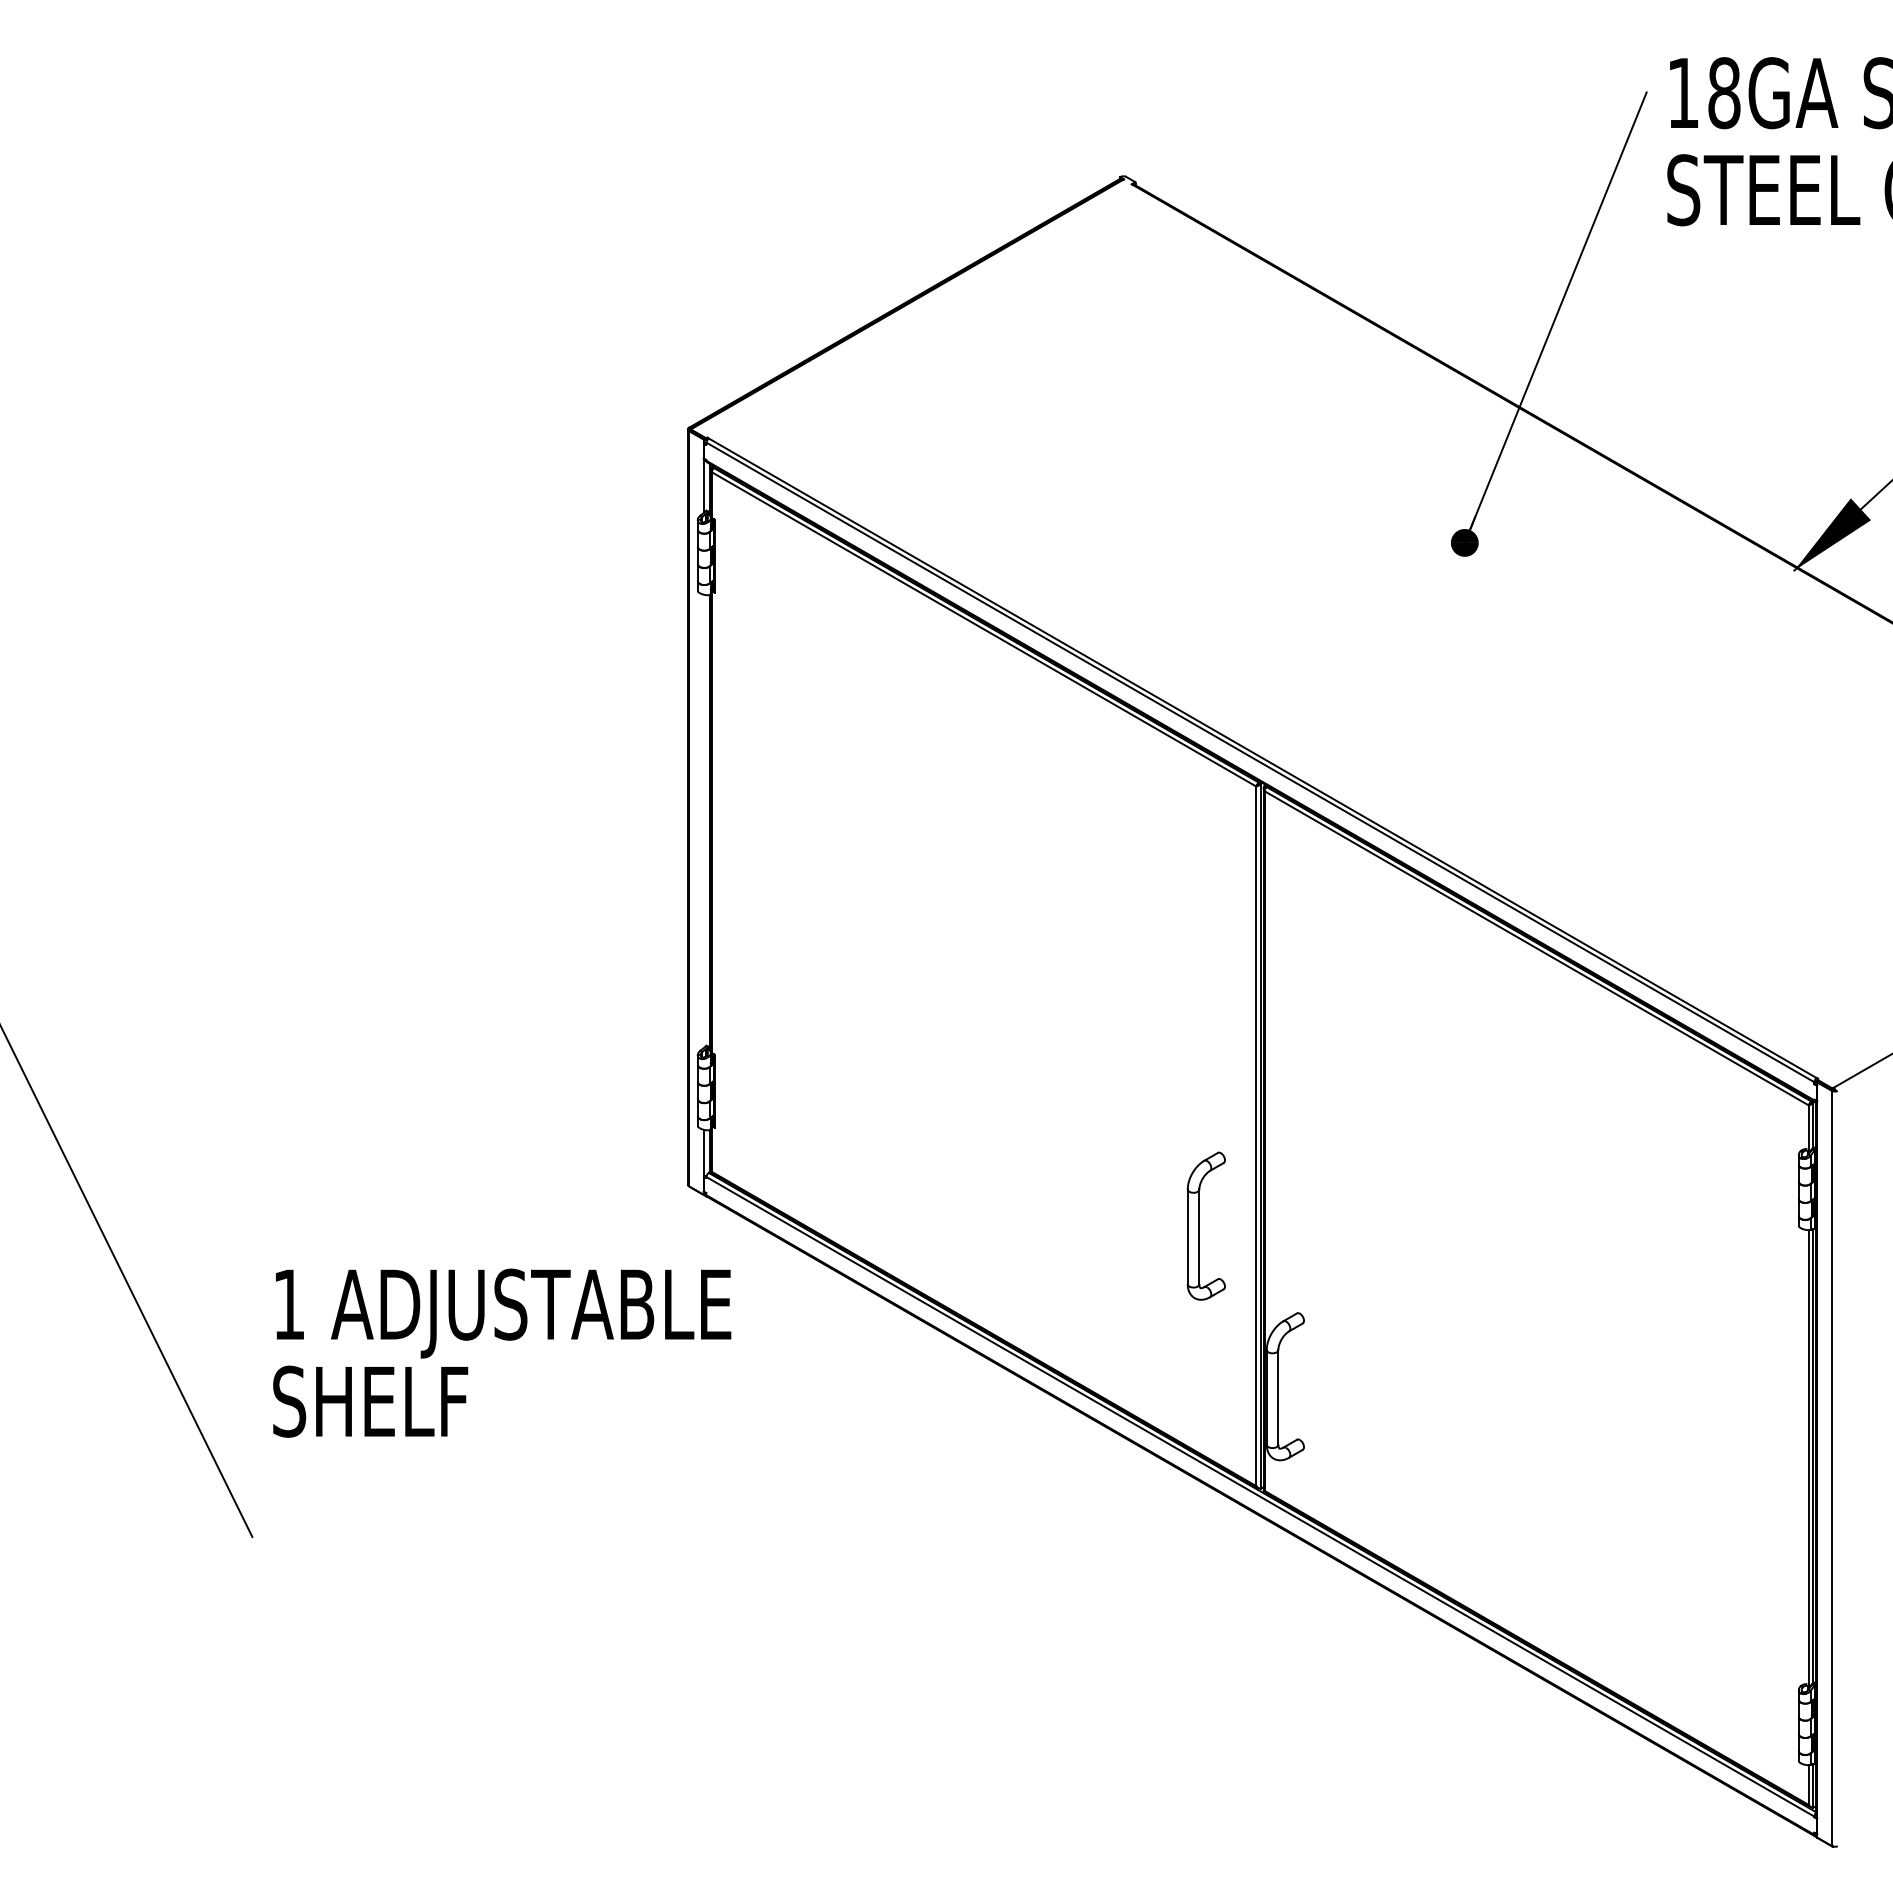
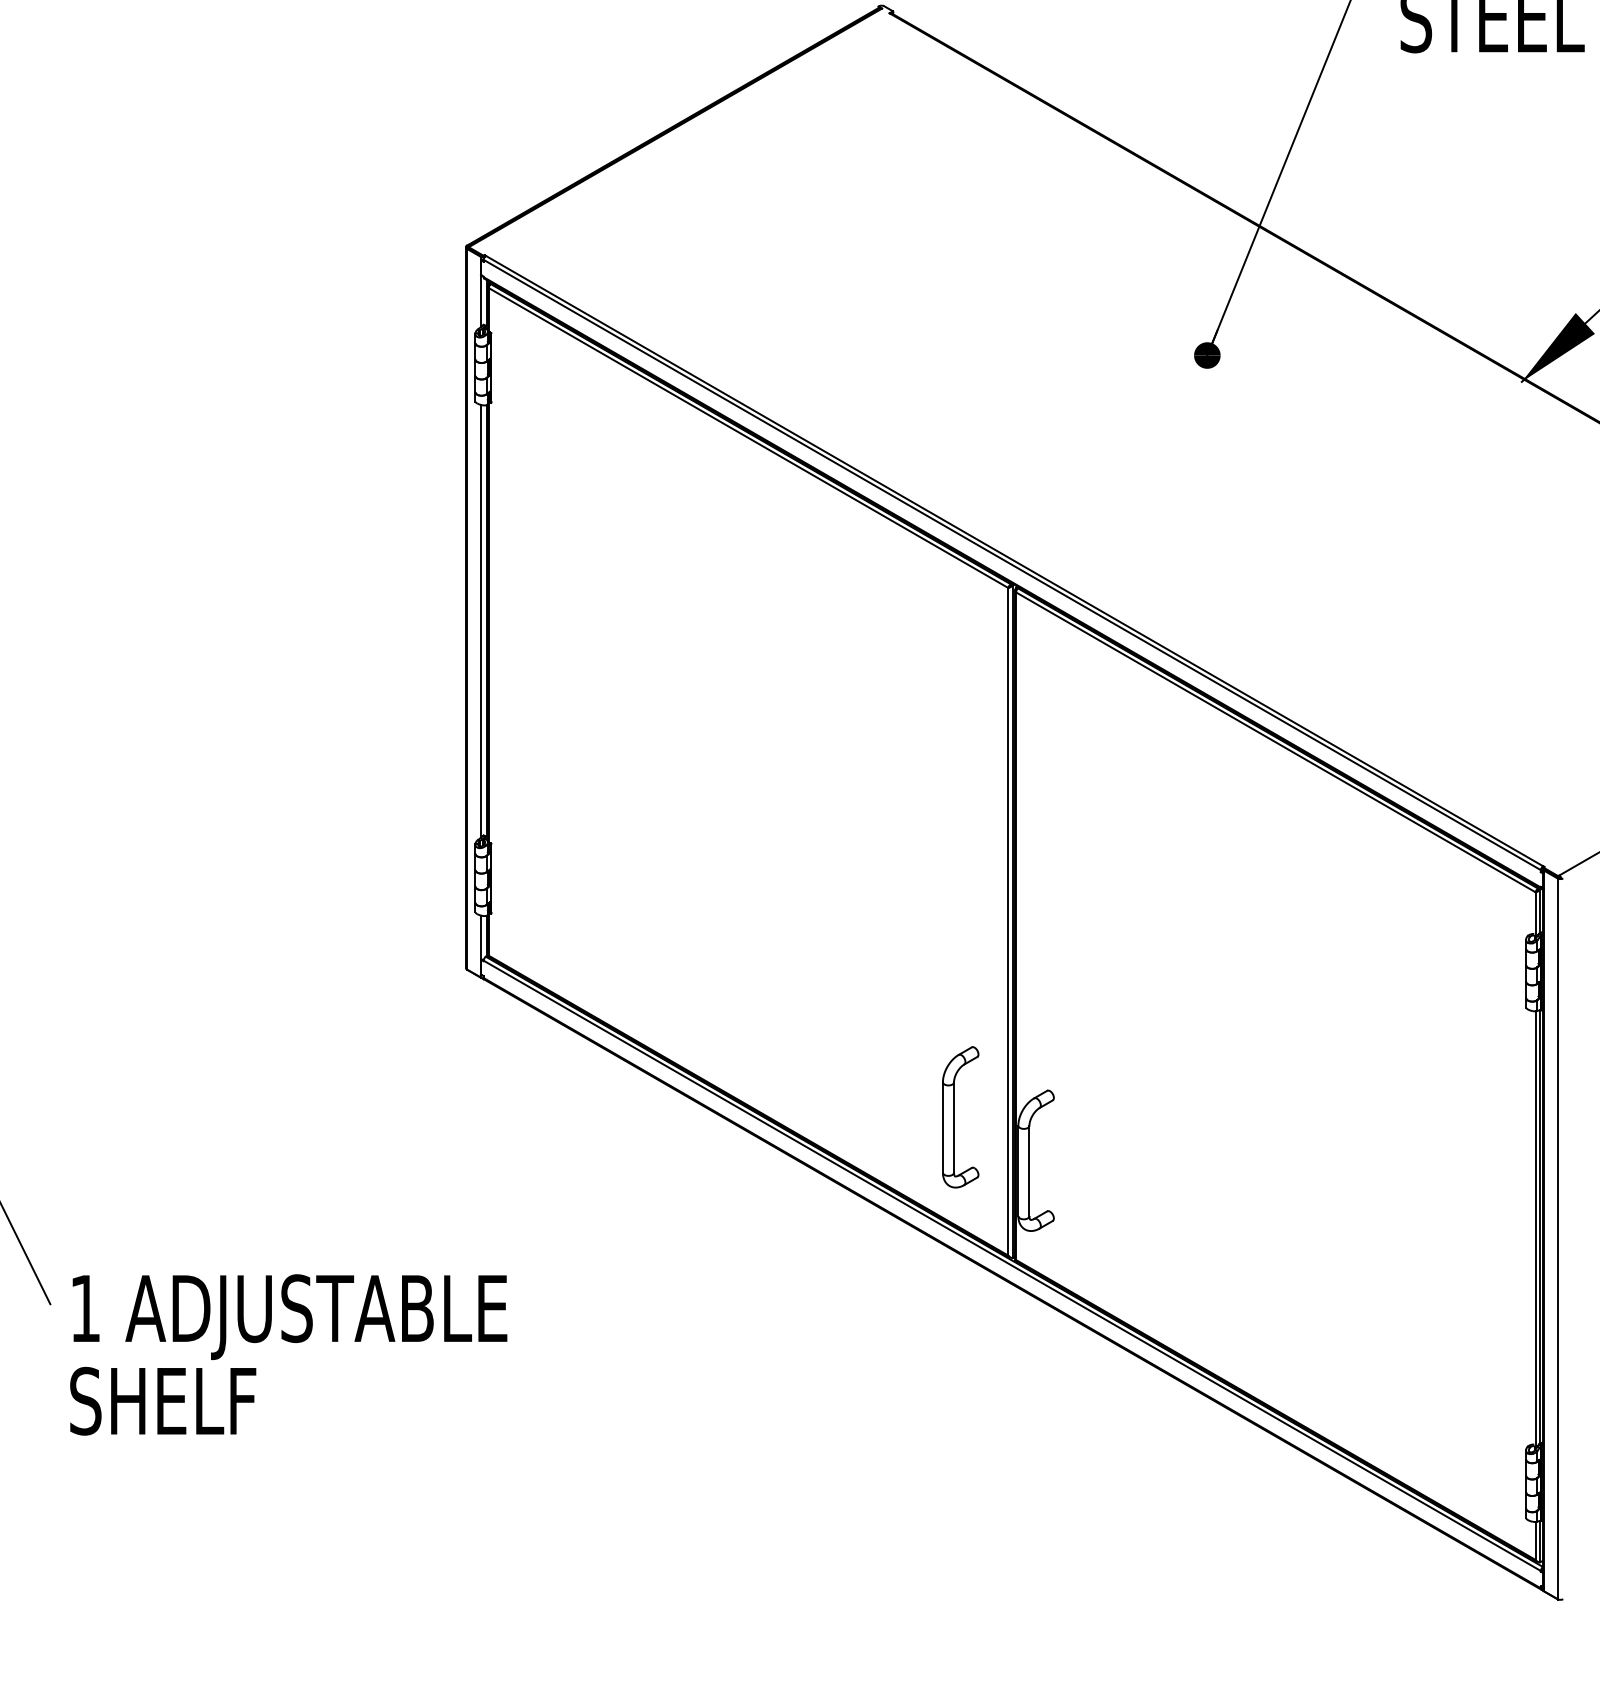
line: (703, 821) -> (480, 621), added
part: (1205, 1225) -> (959, 1116), moved
text: (502, 1352) -> (289, 1354), moved

